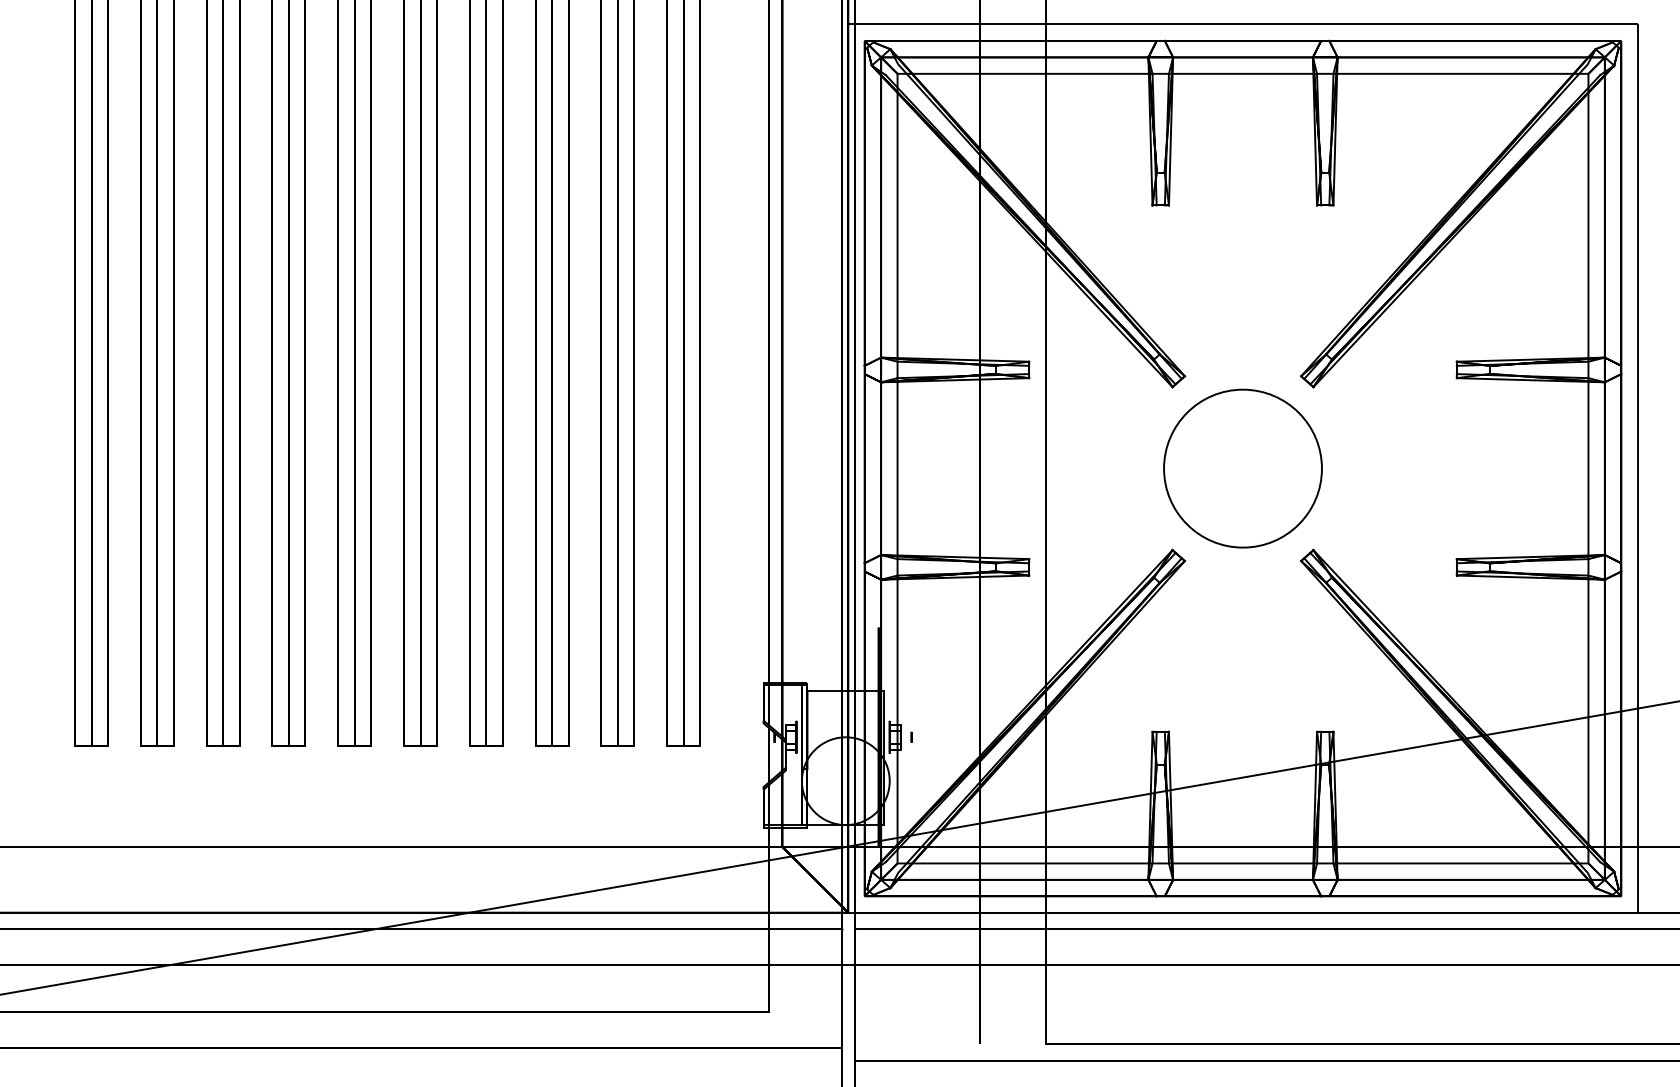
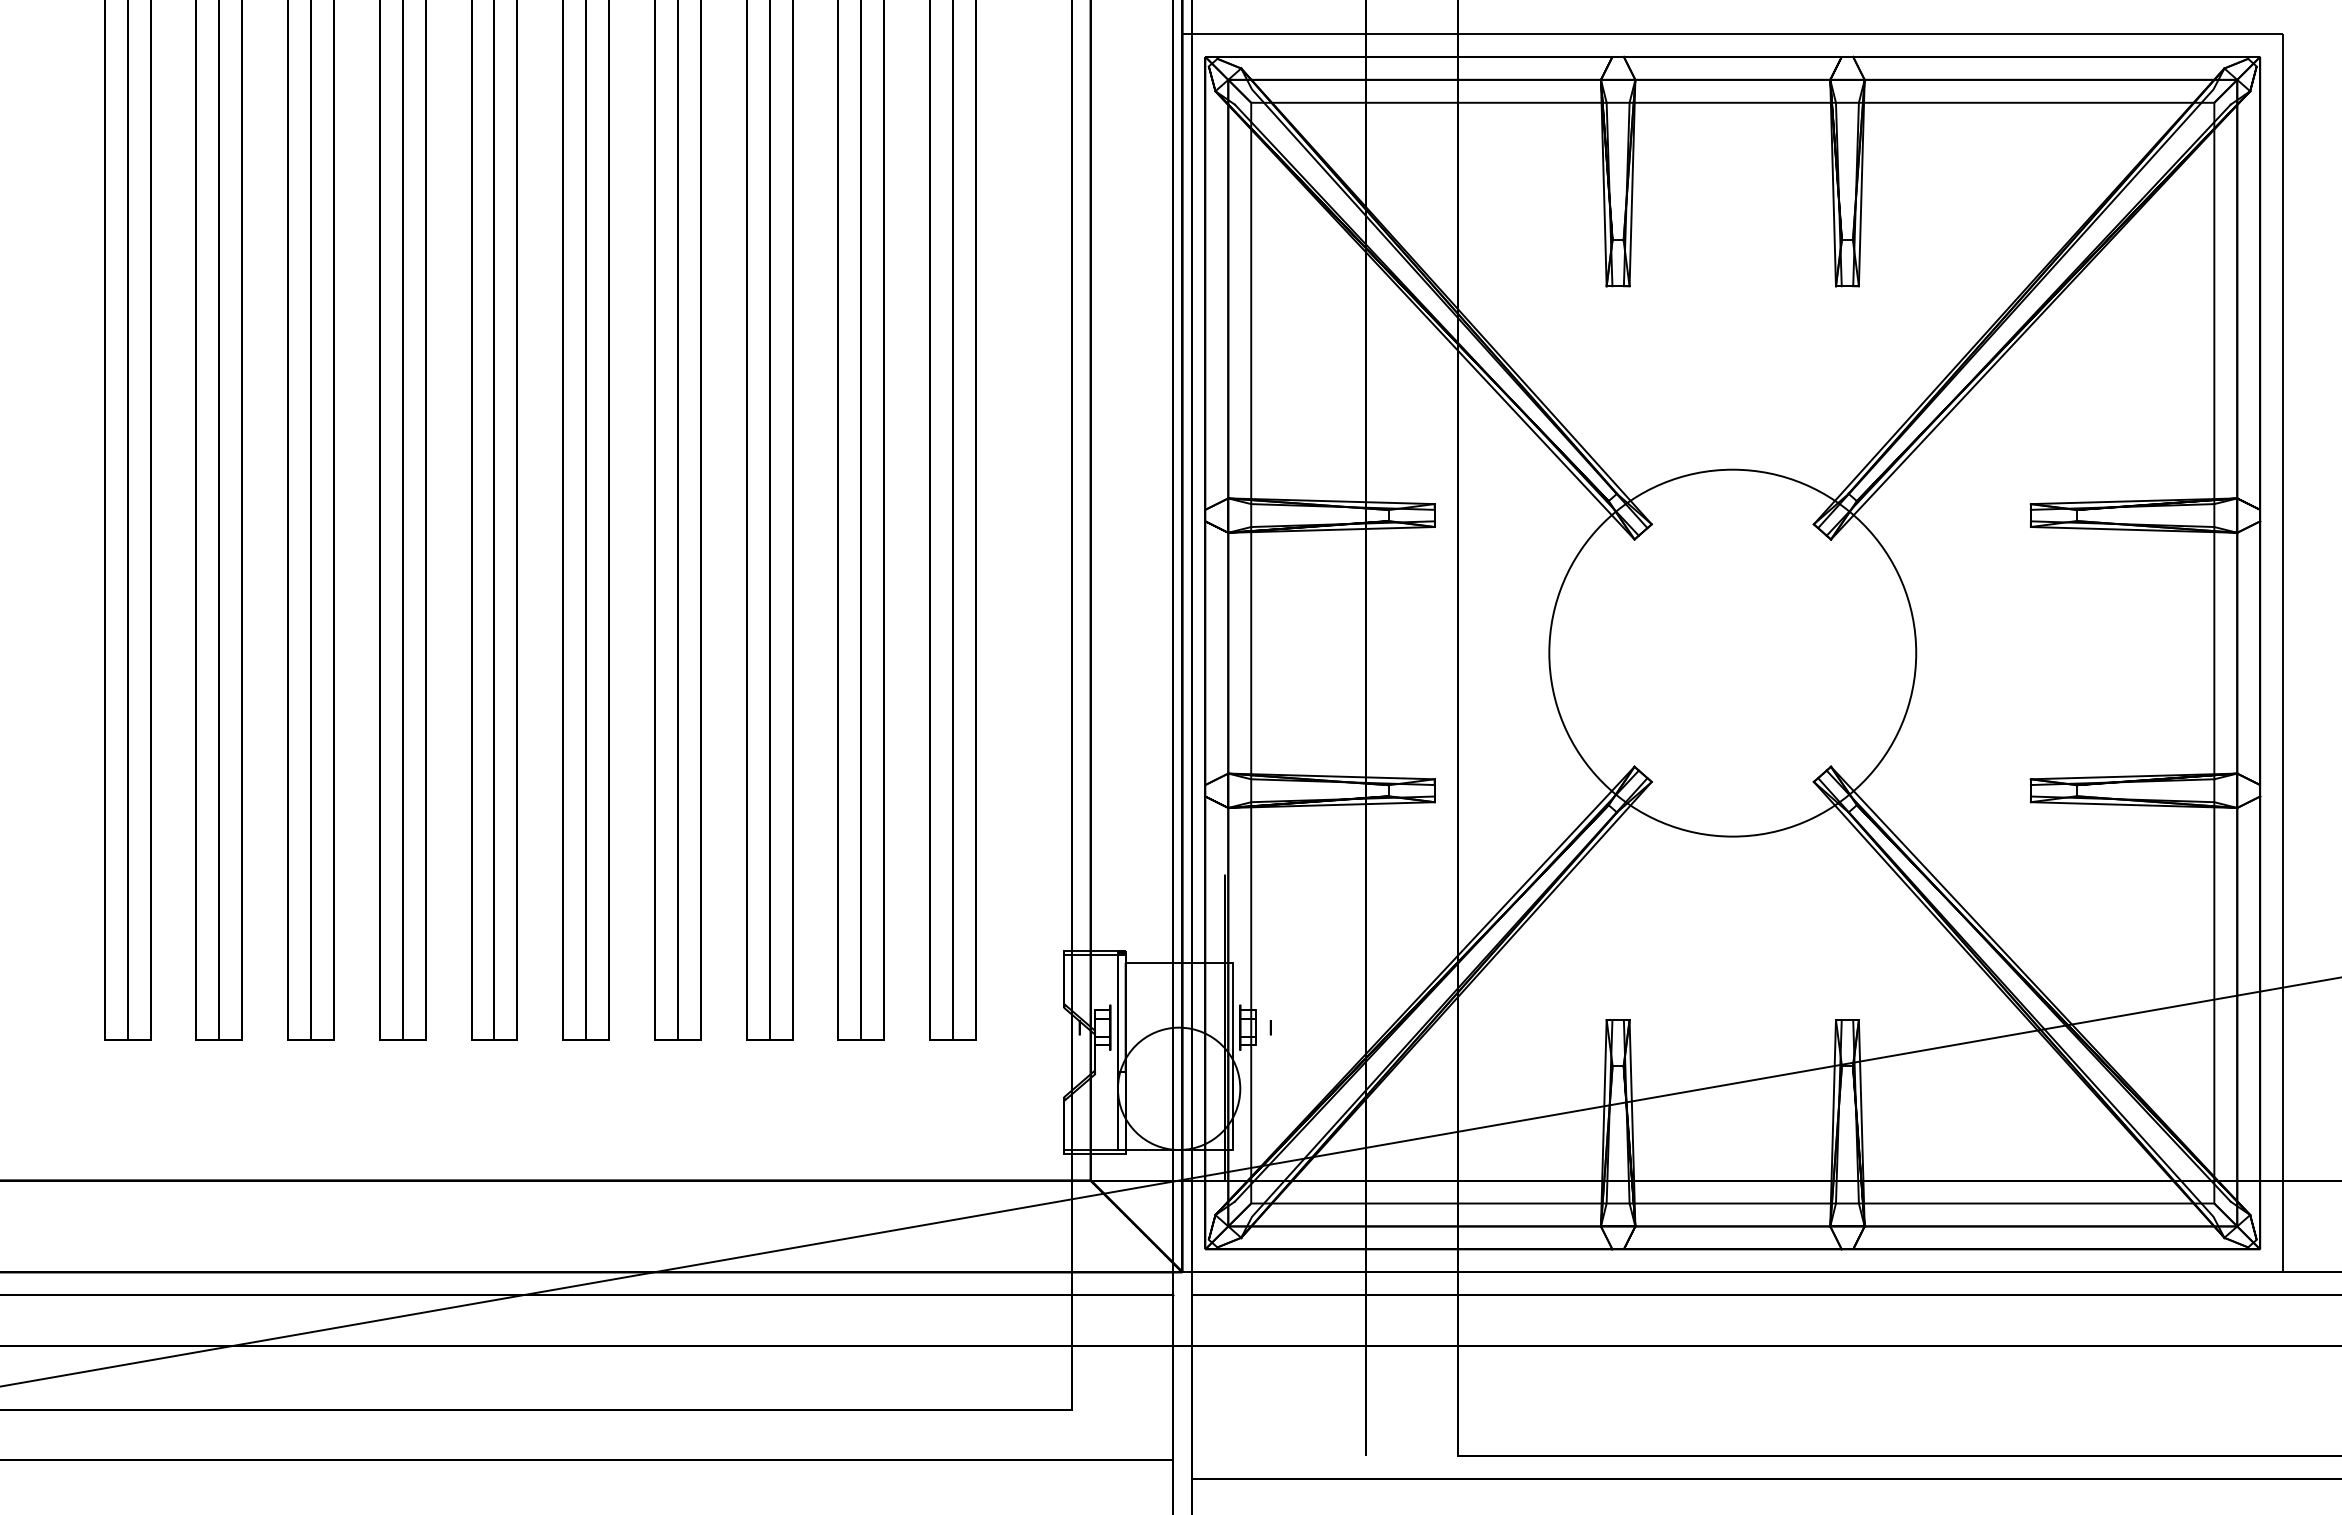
circle: (1242, 468) -> (1732, 652), size x1.67

